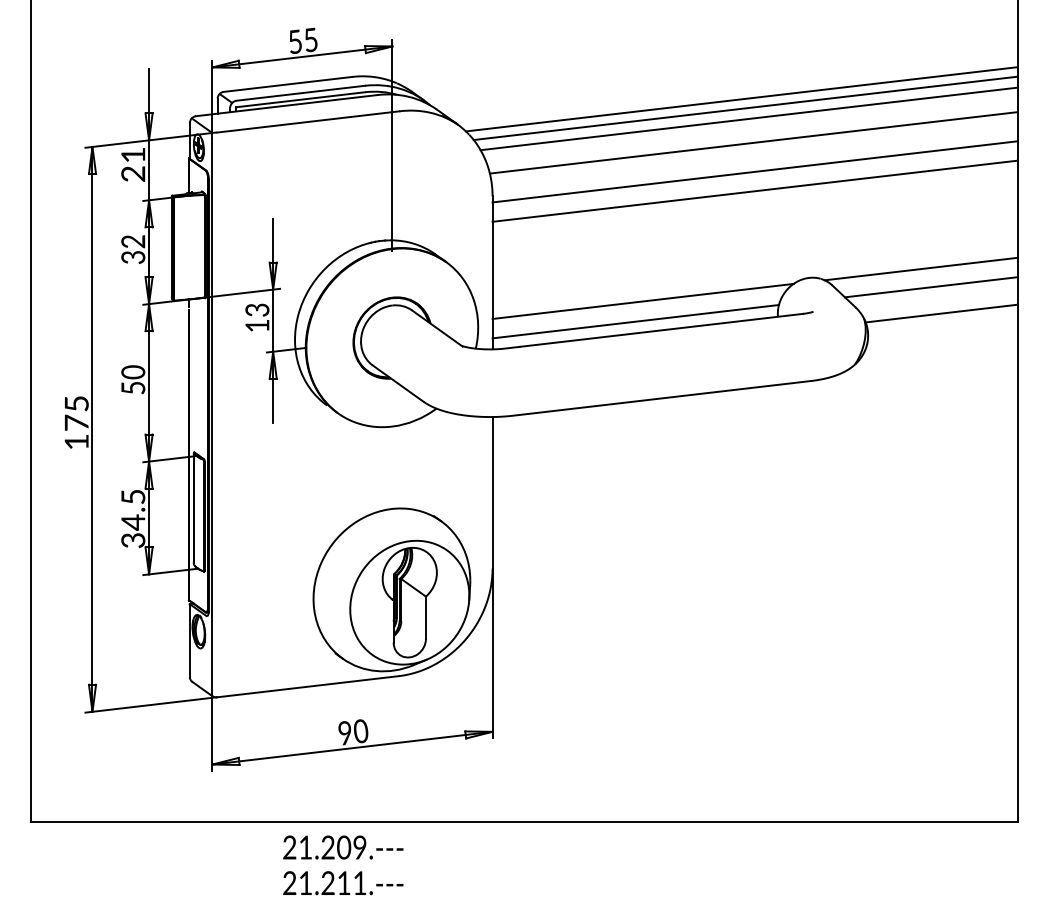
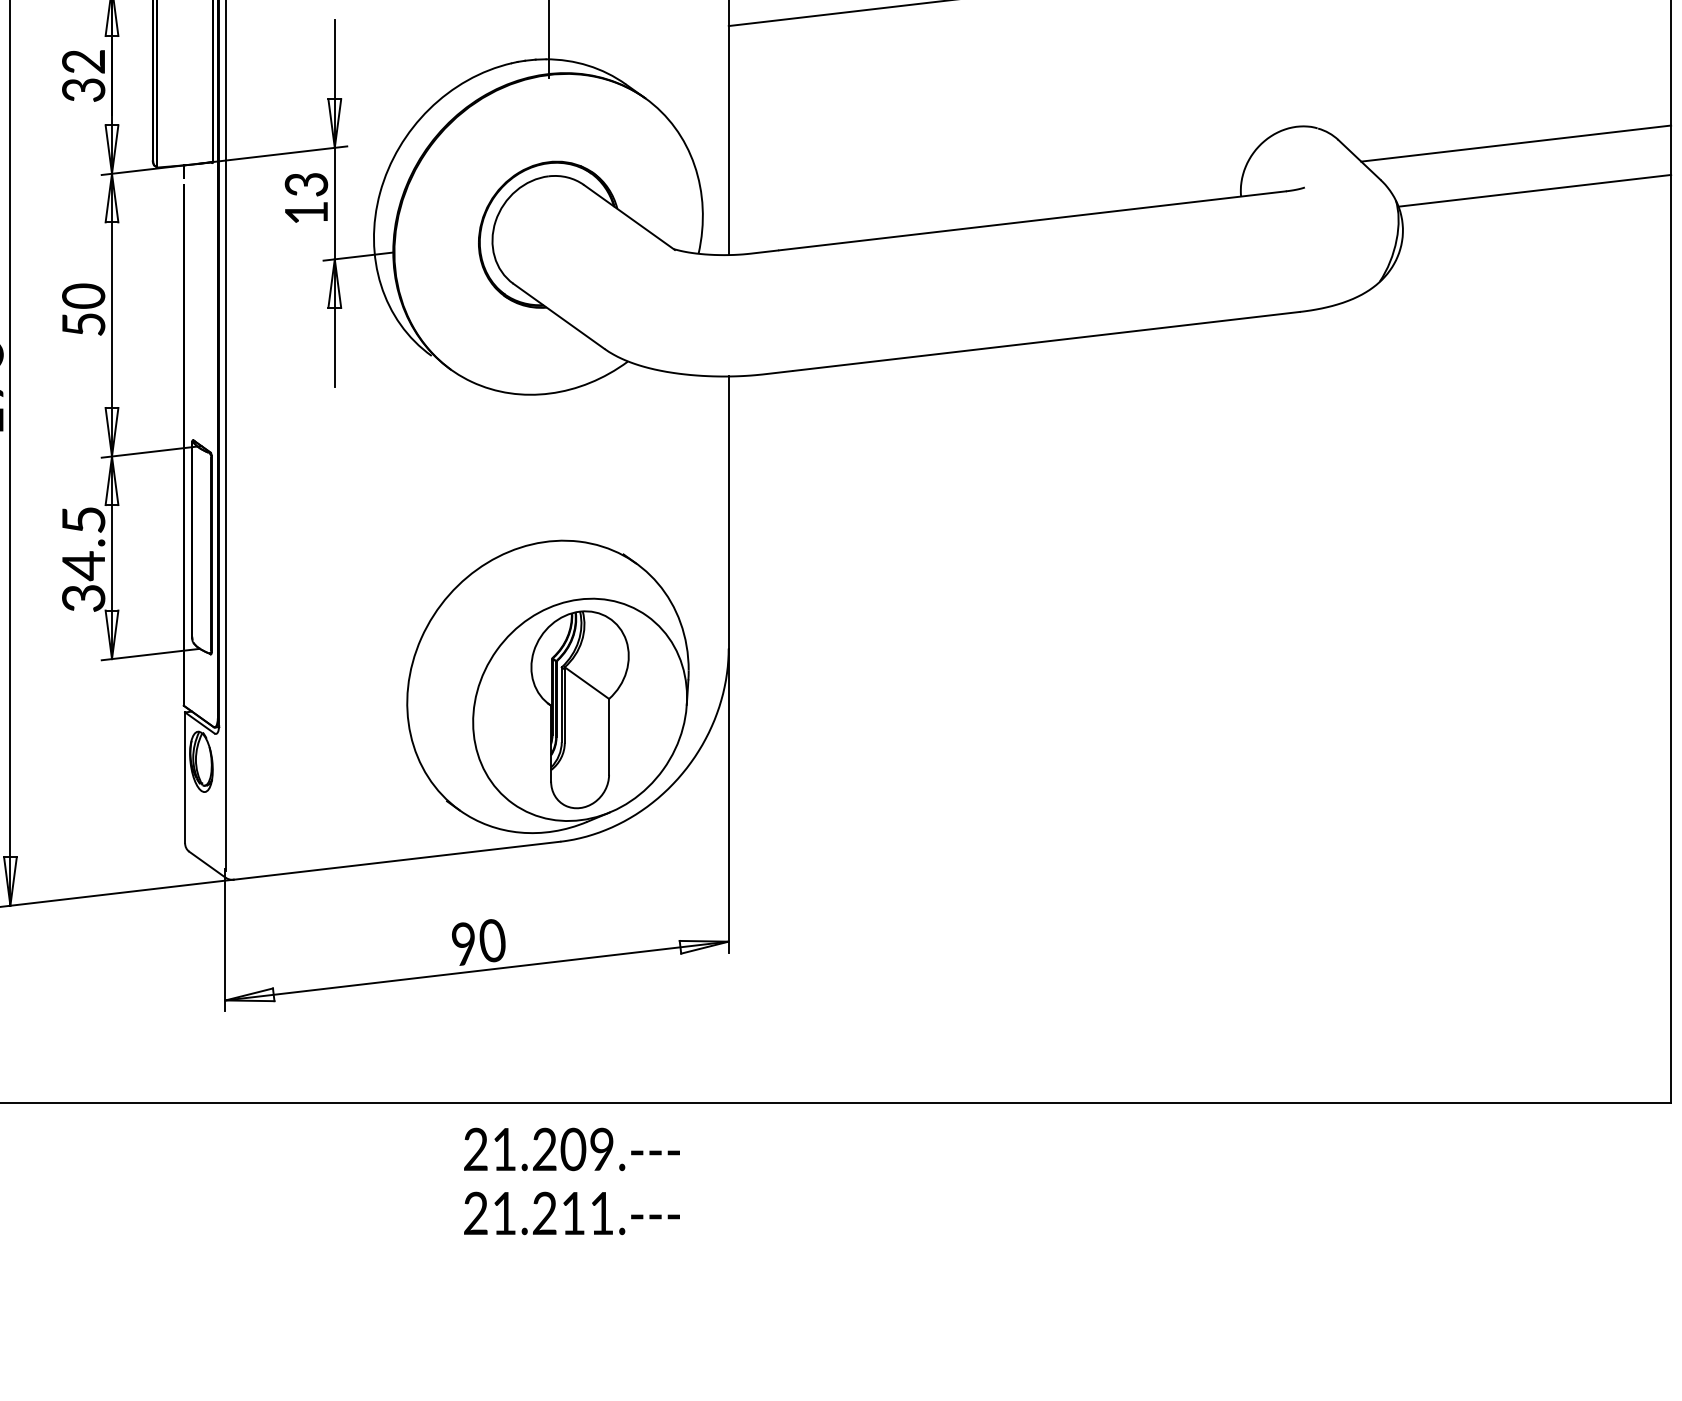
line: (920, 268) -> (1496, 109), removed
line: (642, 300) -> (997, 167), removed
line: (635, 321) -> (985, 205), removed
text: (343, 865) -> (572, 1181), moved

